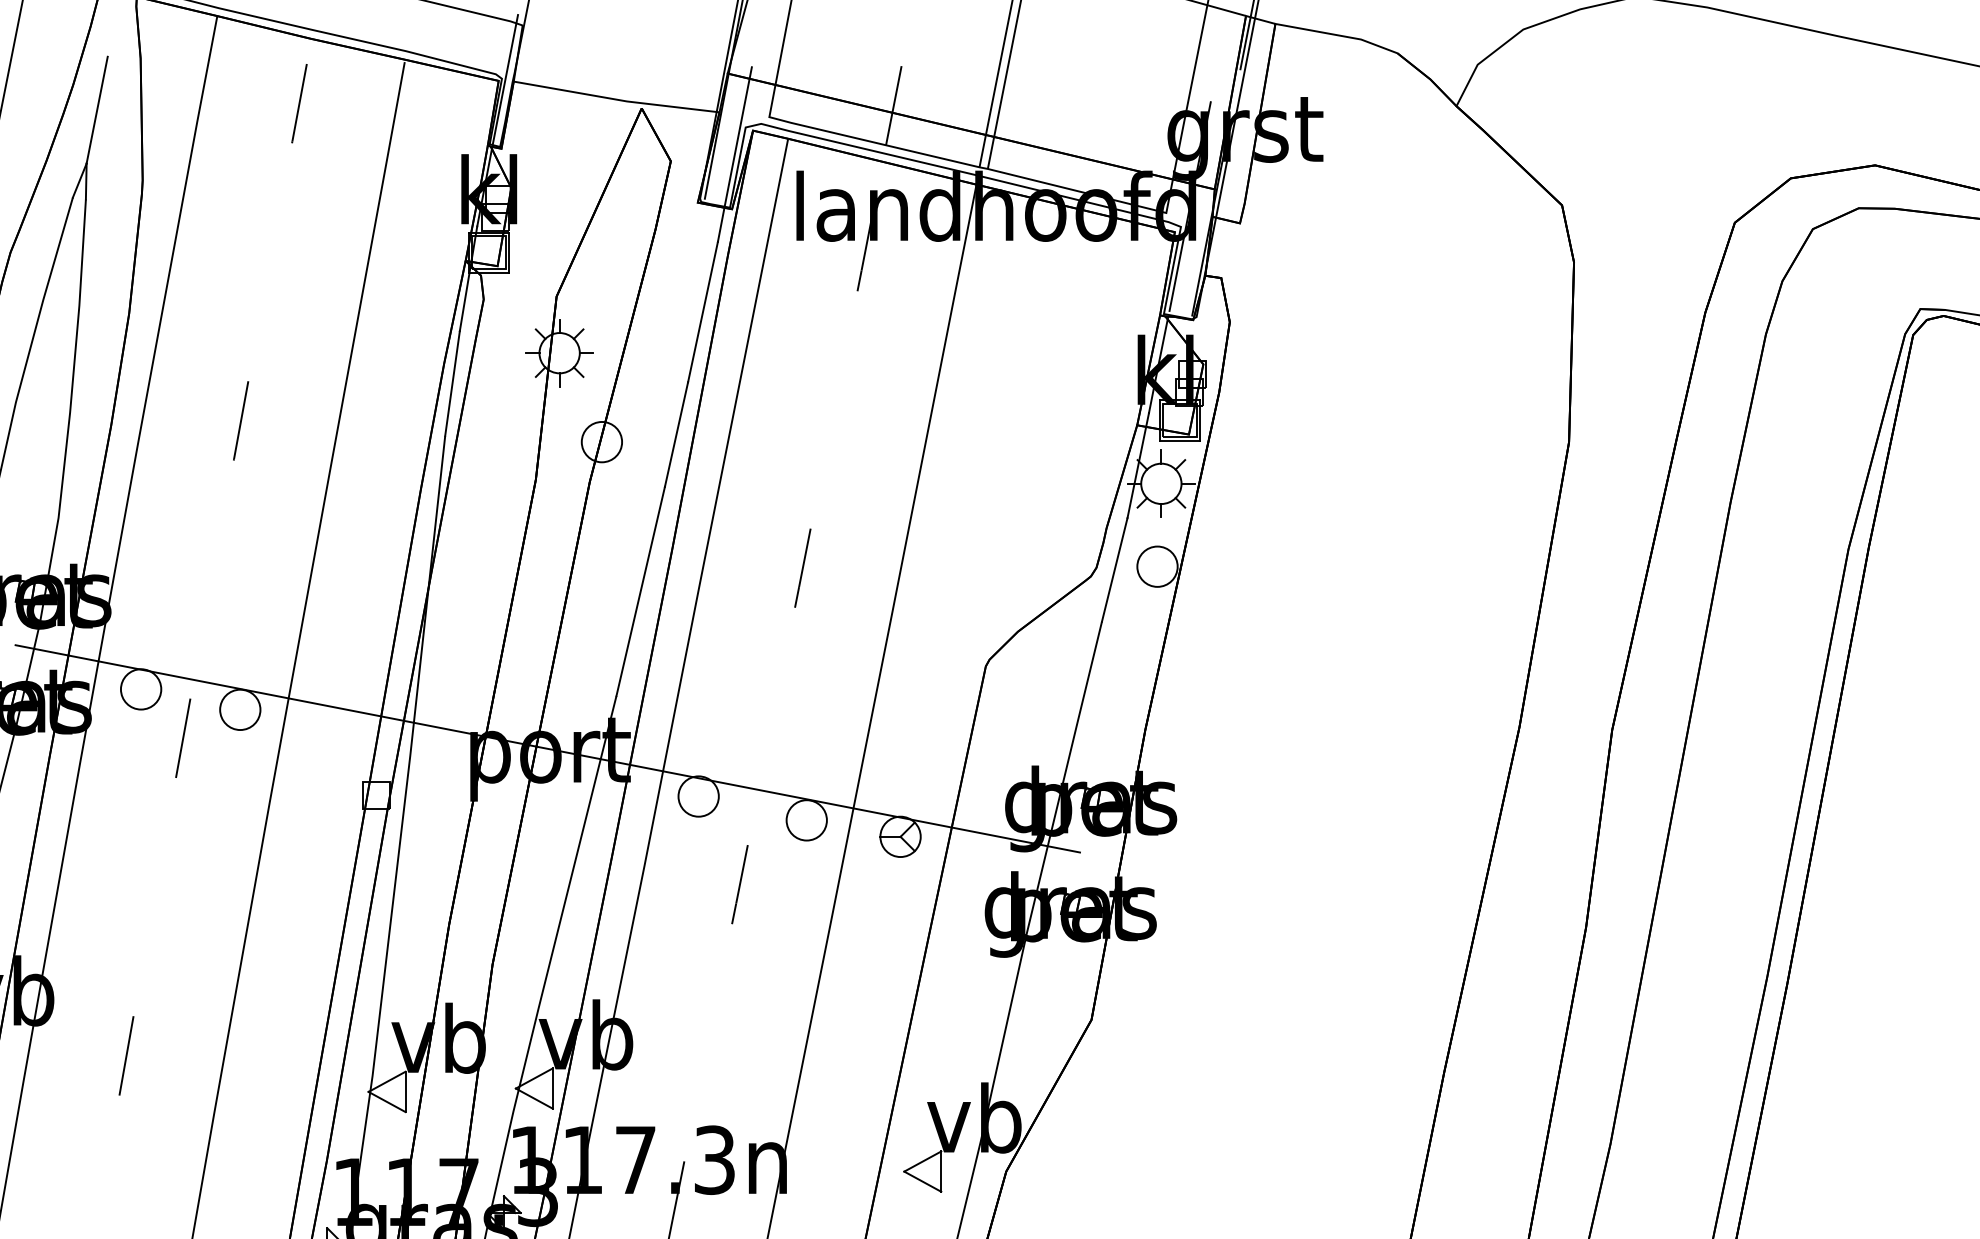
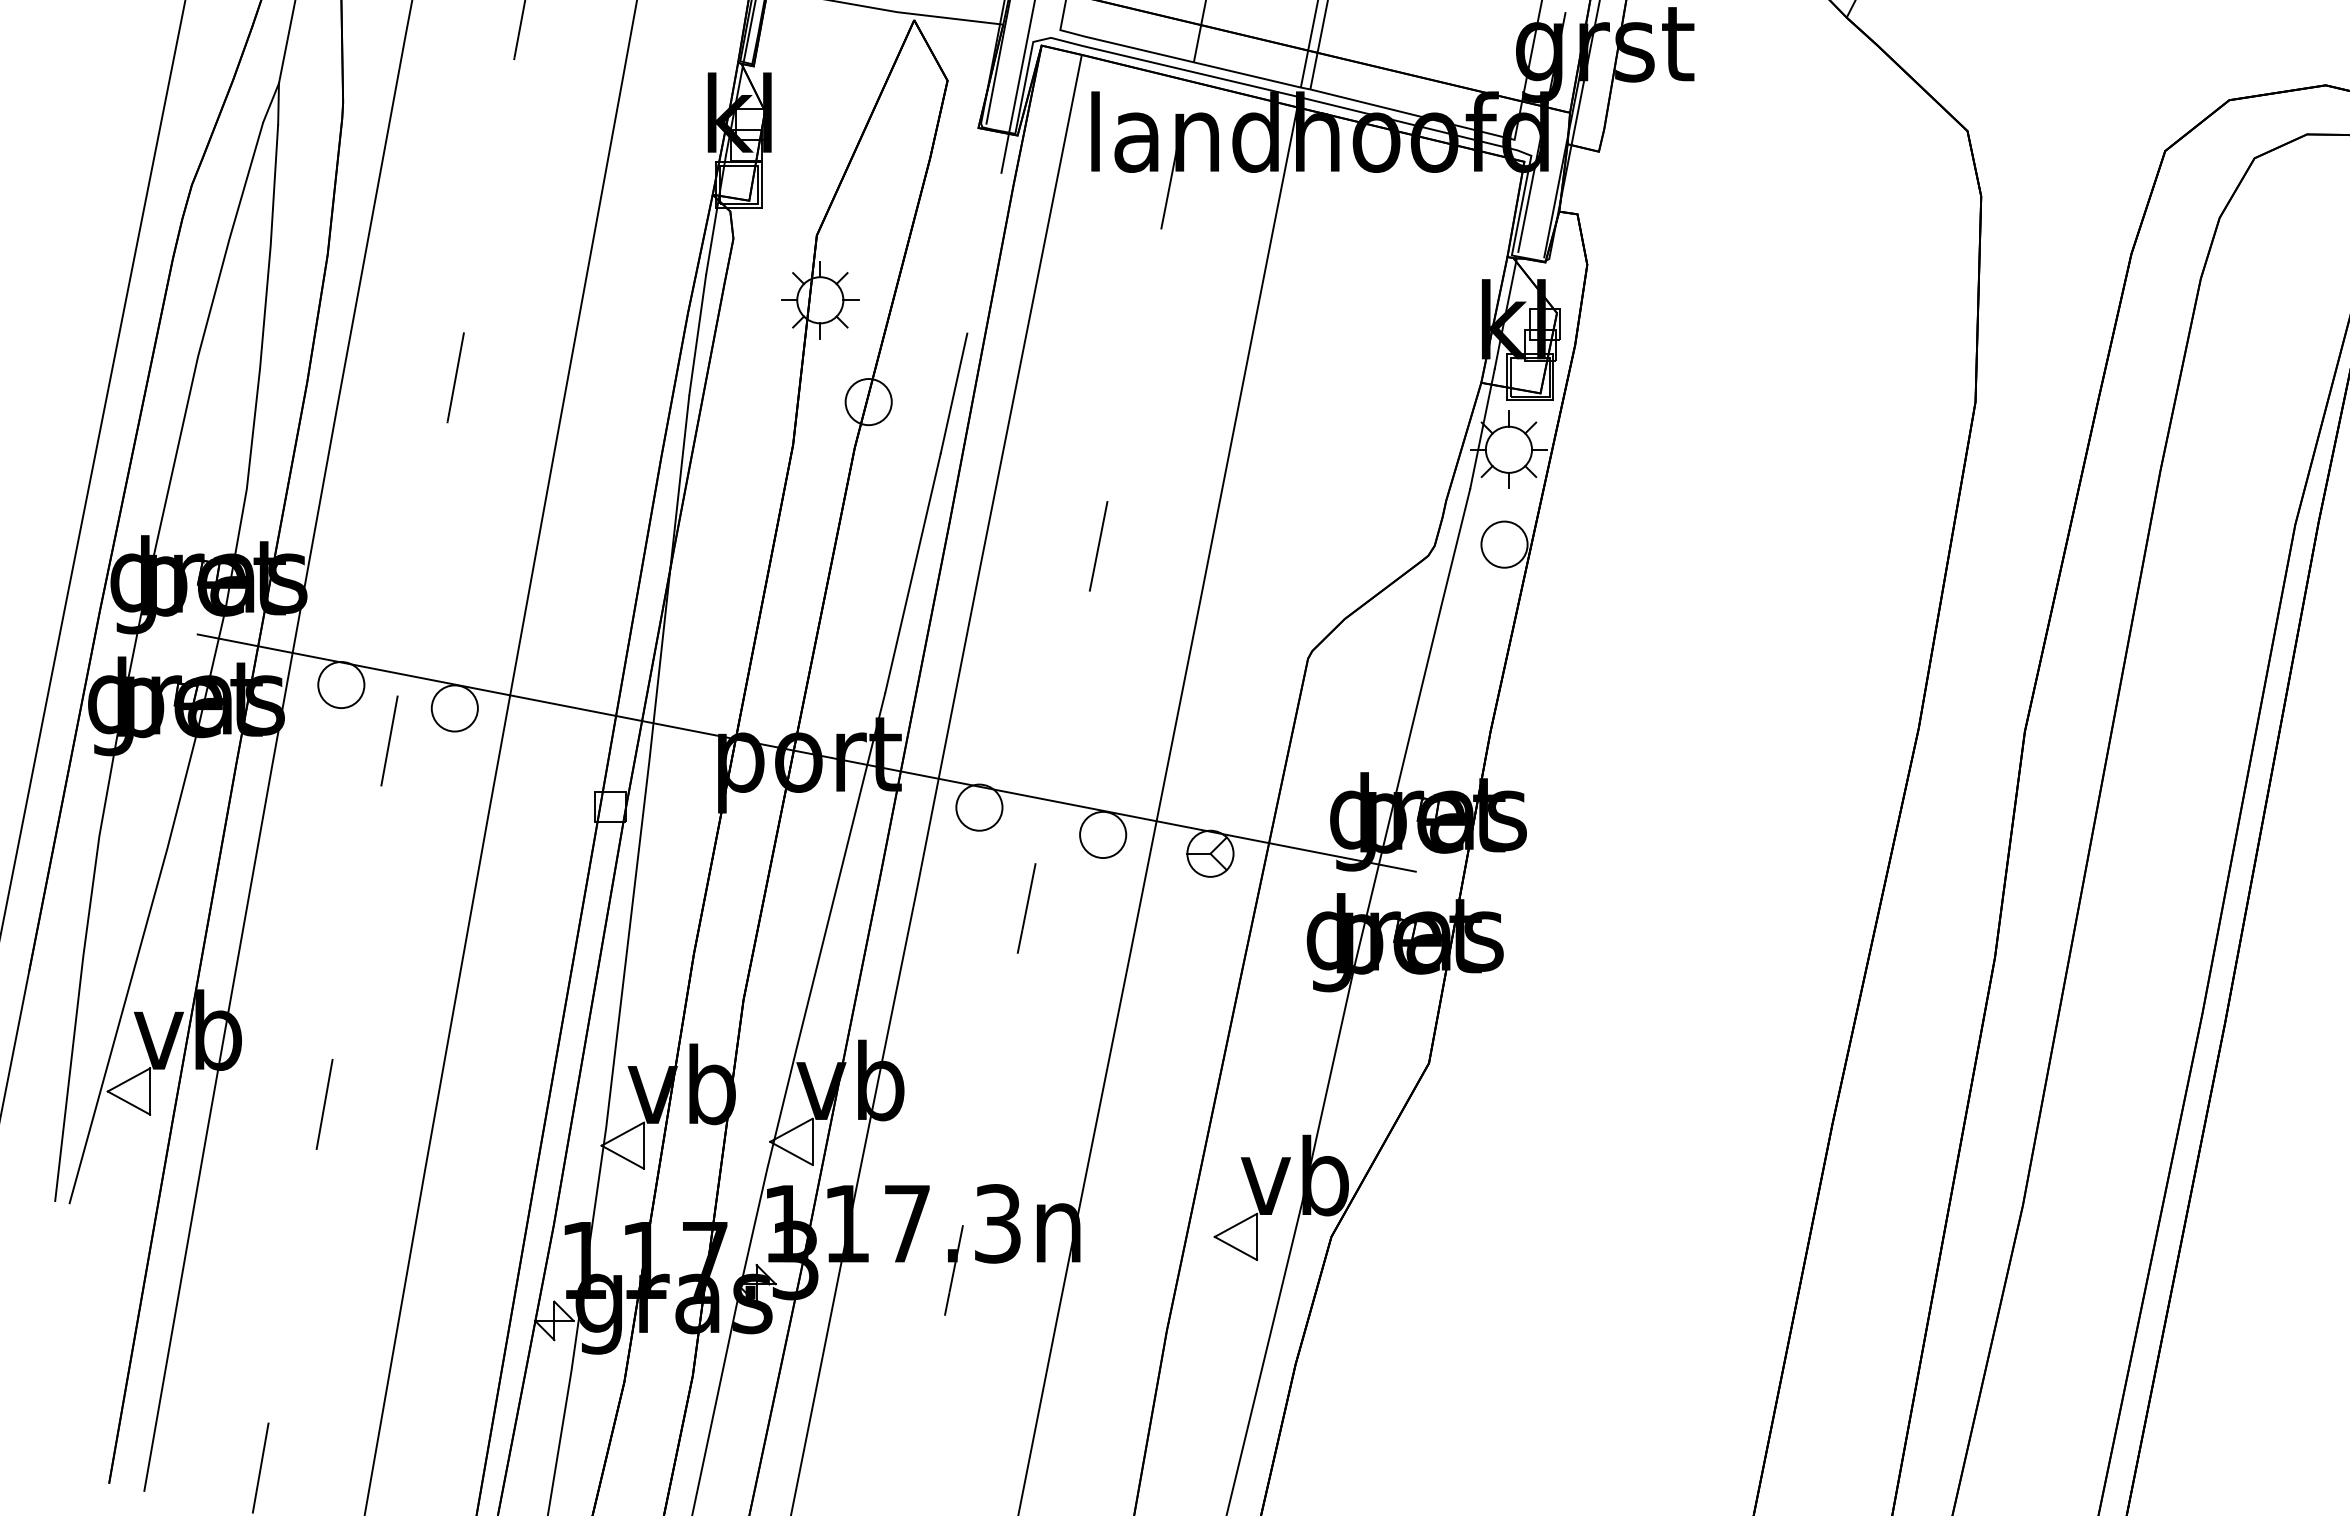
line: (703, 311) -> (984, 252), removed

